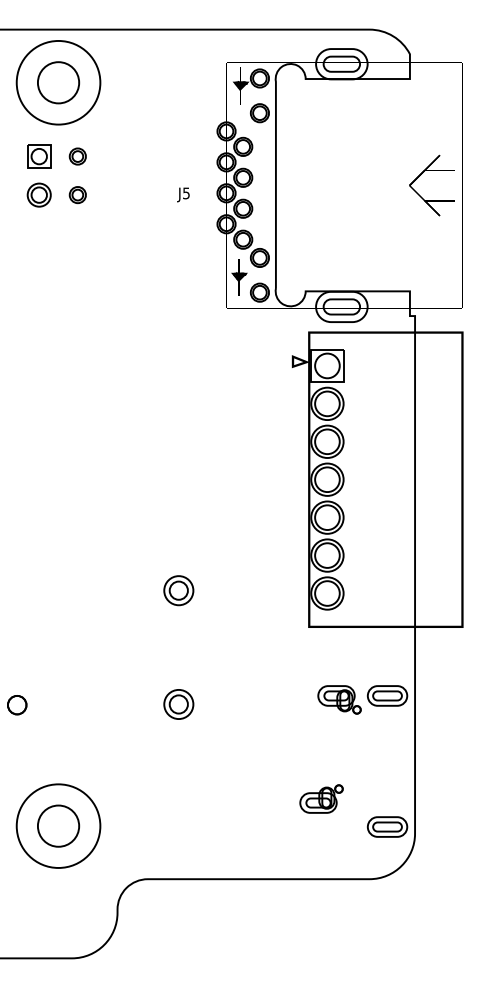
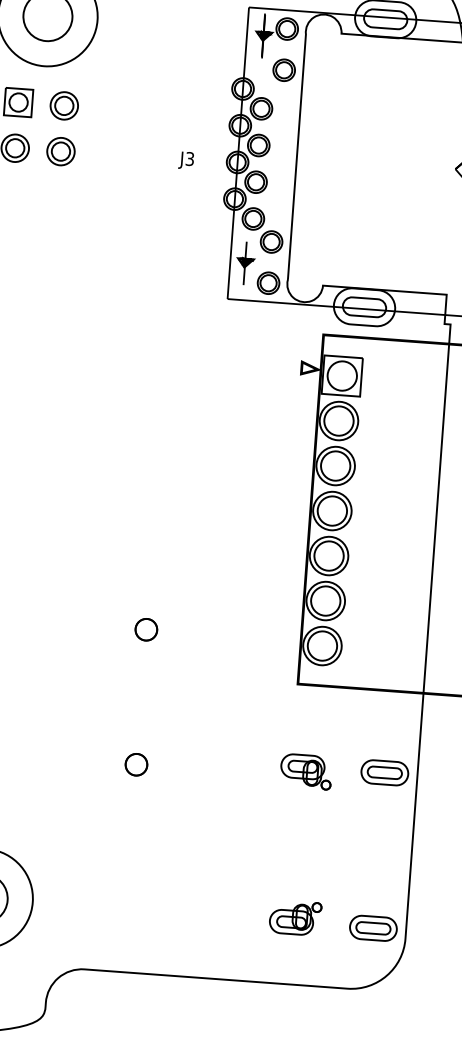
part: (77, 156) -> (63, 105), size x1.43
text: (186, 192) -> (190, 157), J5 -> J3
part: (77, 194) -> (60, 150), size x1.43
circle: (178, 590) -> (146, 629), size x0.62
part: (339, 699) -> (306, 771), moved
circle: (178, 704) -> (136, 764), size x0.62
part: (321, 798) -> (295, 917), moved

